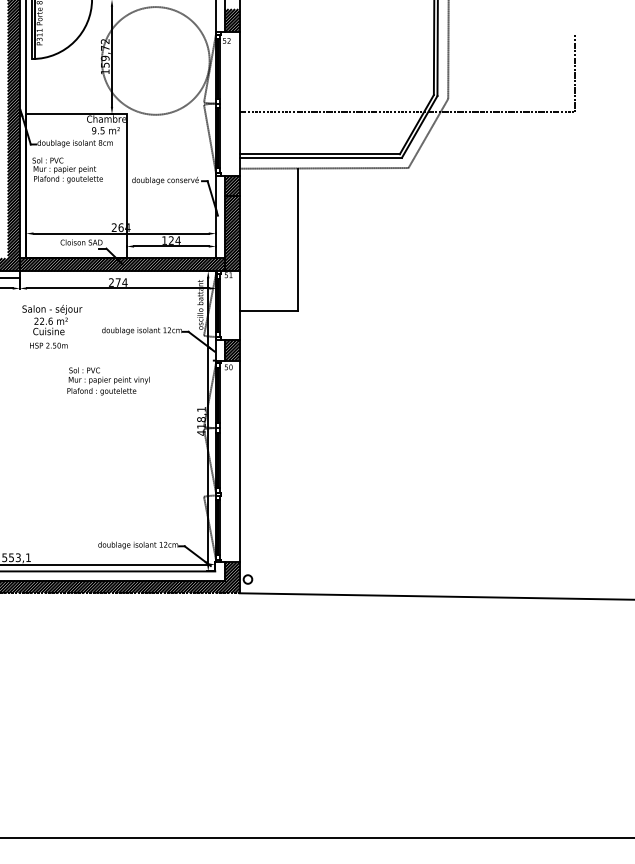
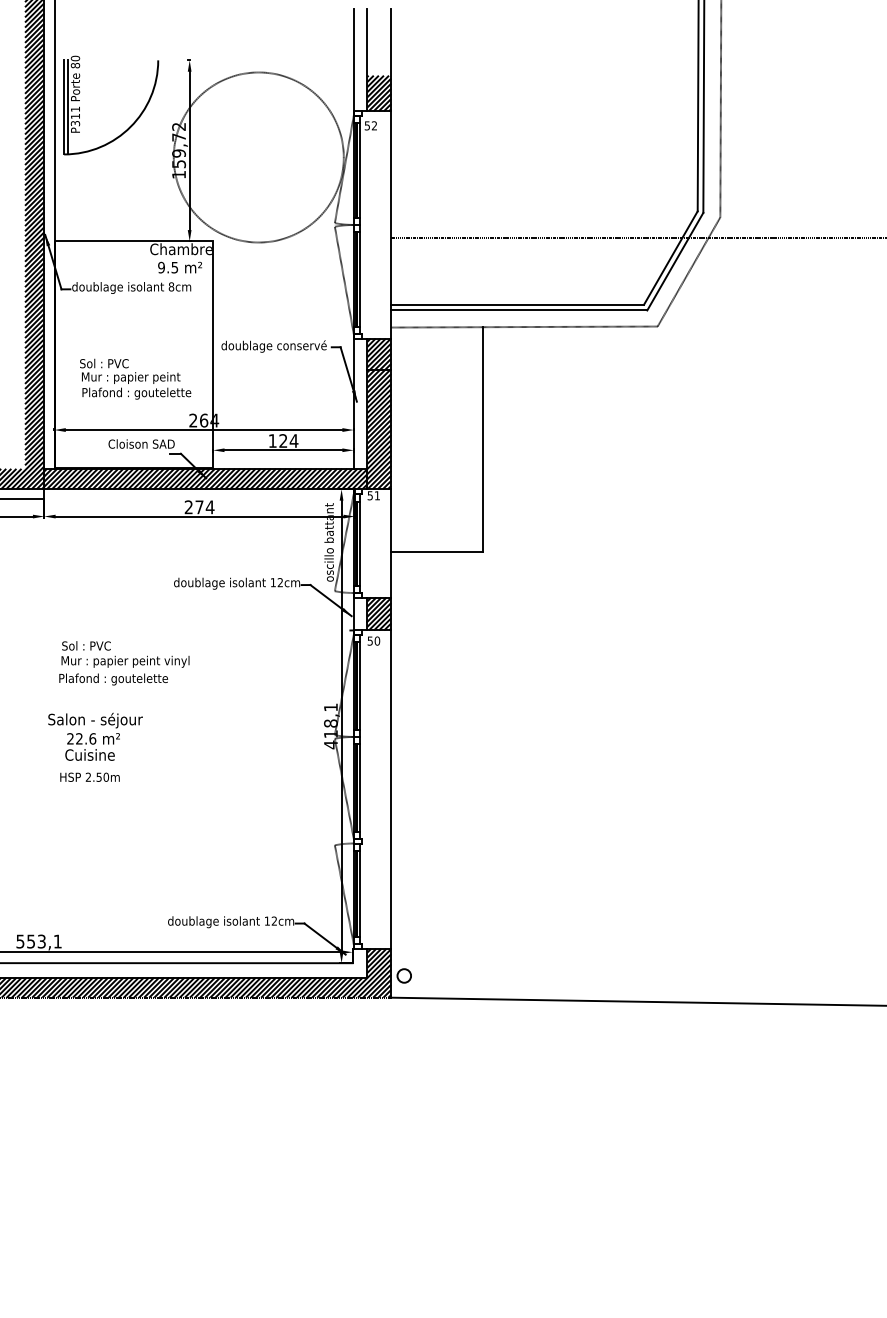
text: (67, 170) -> (135, 379), moved
text: (52, 326) -> (95, 747), moved
text: (108, 381) -> (124, 663), moved

